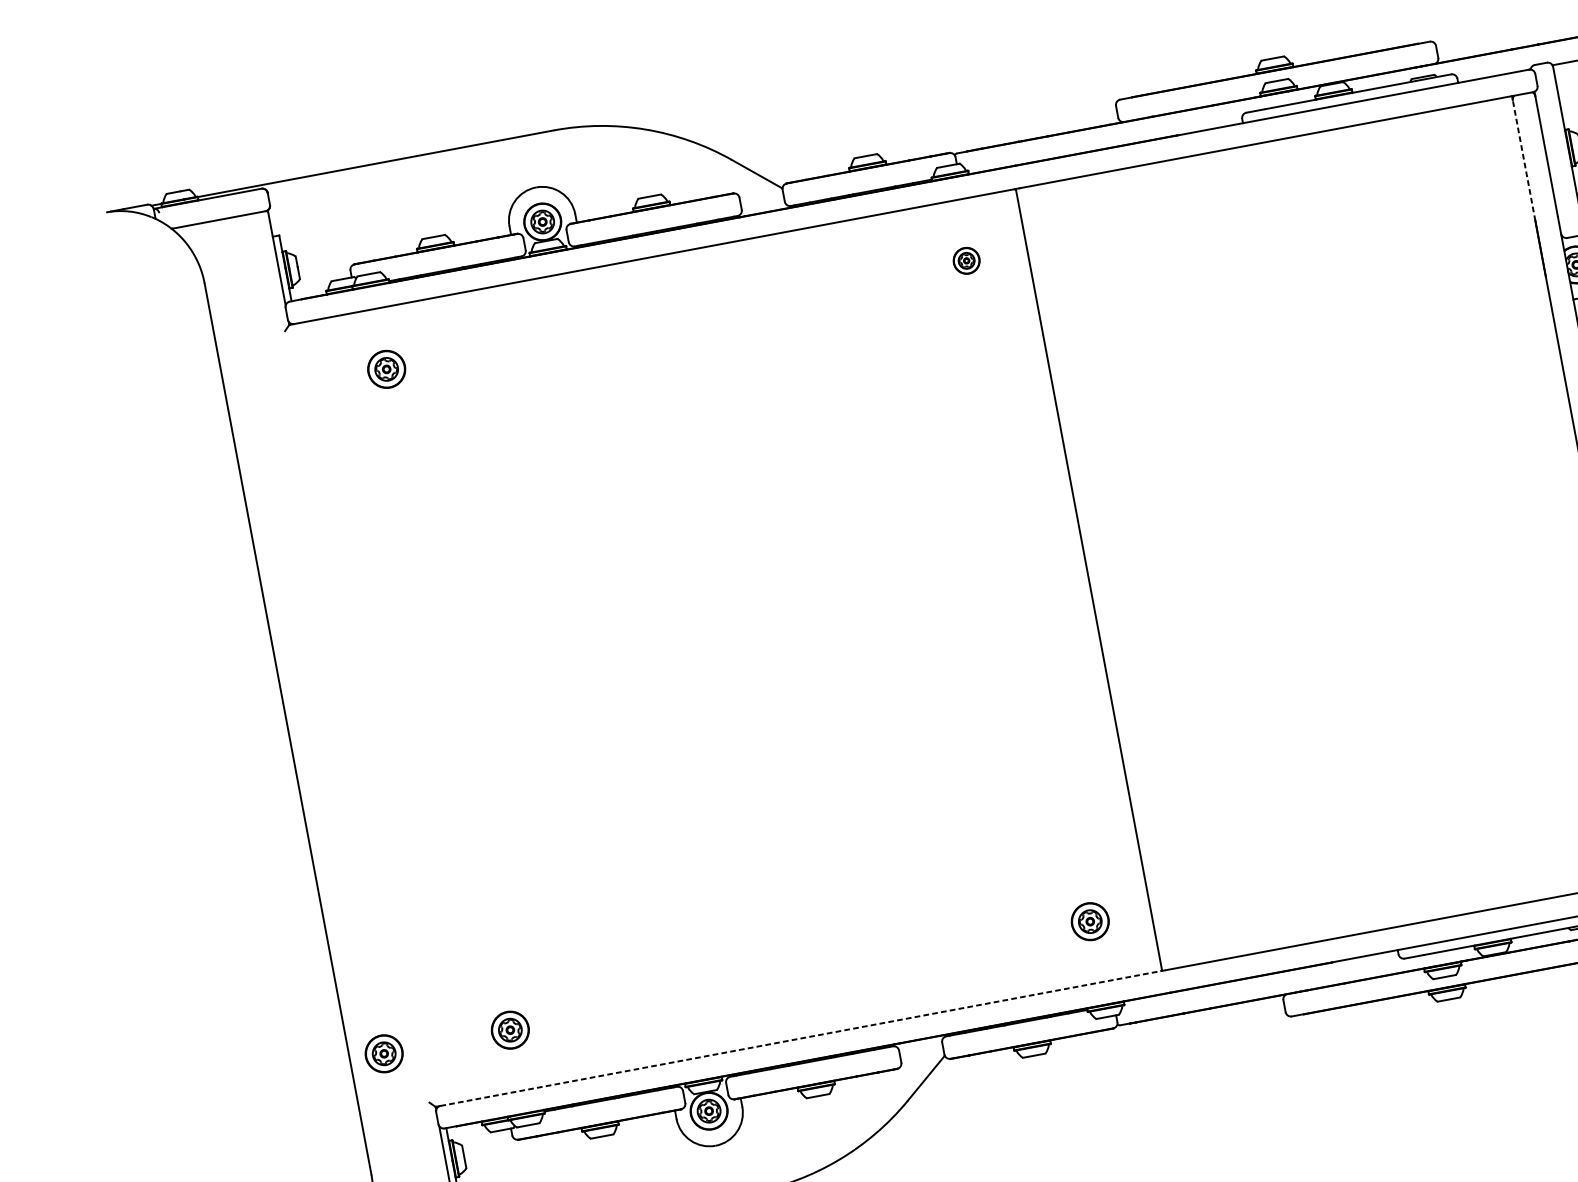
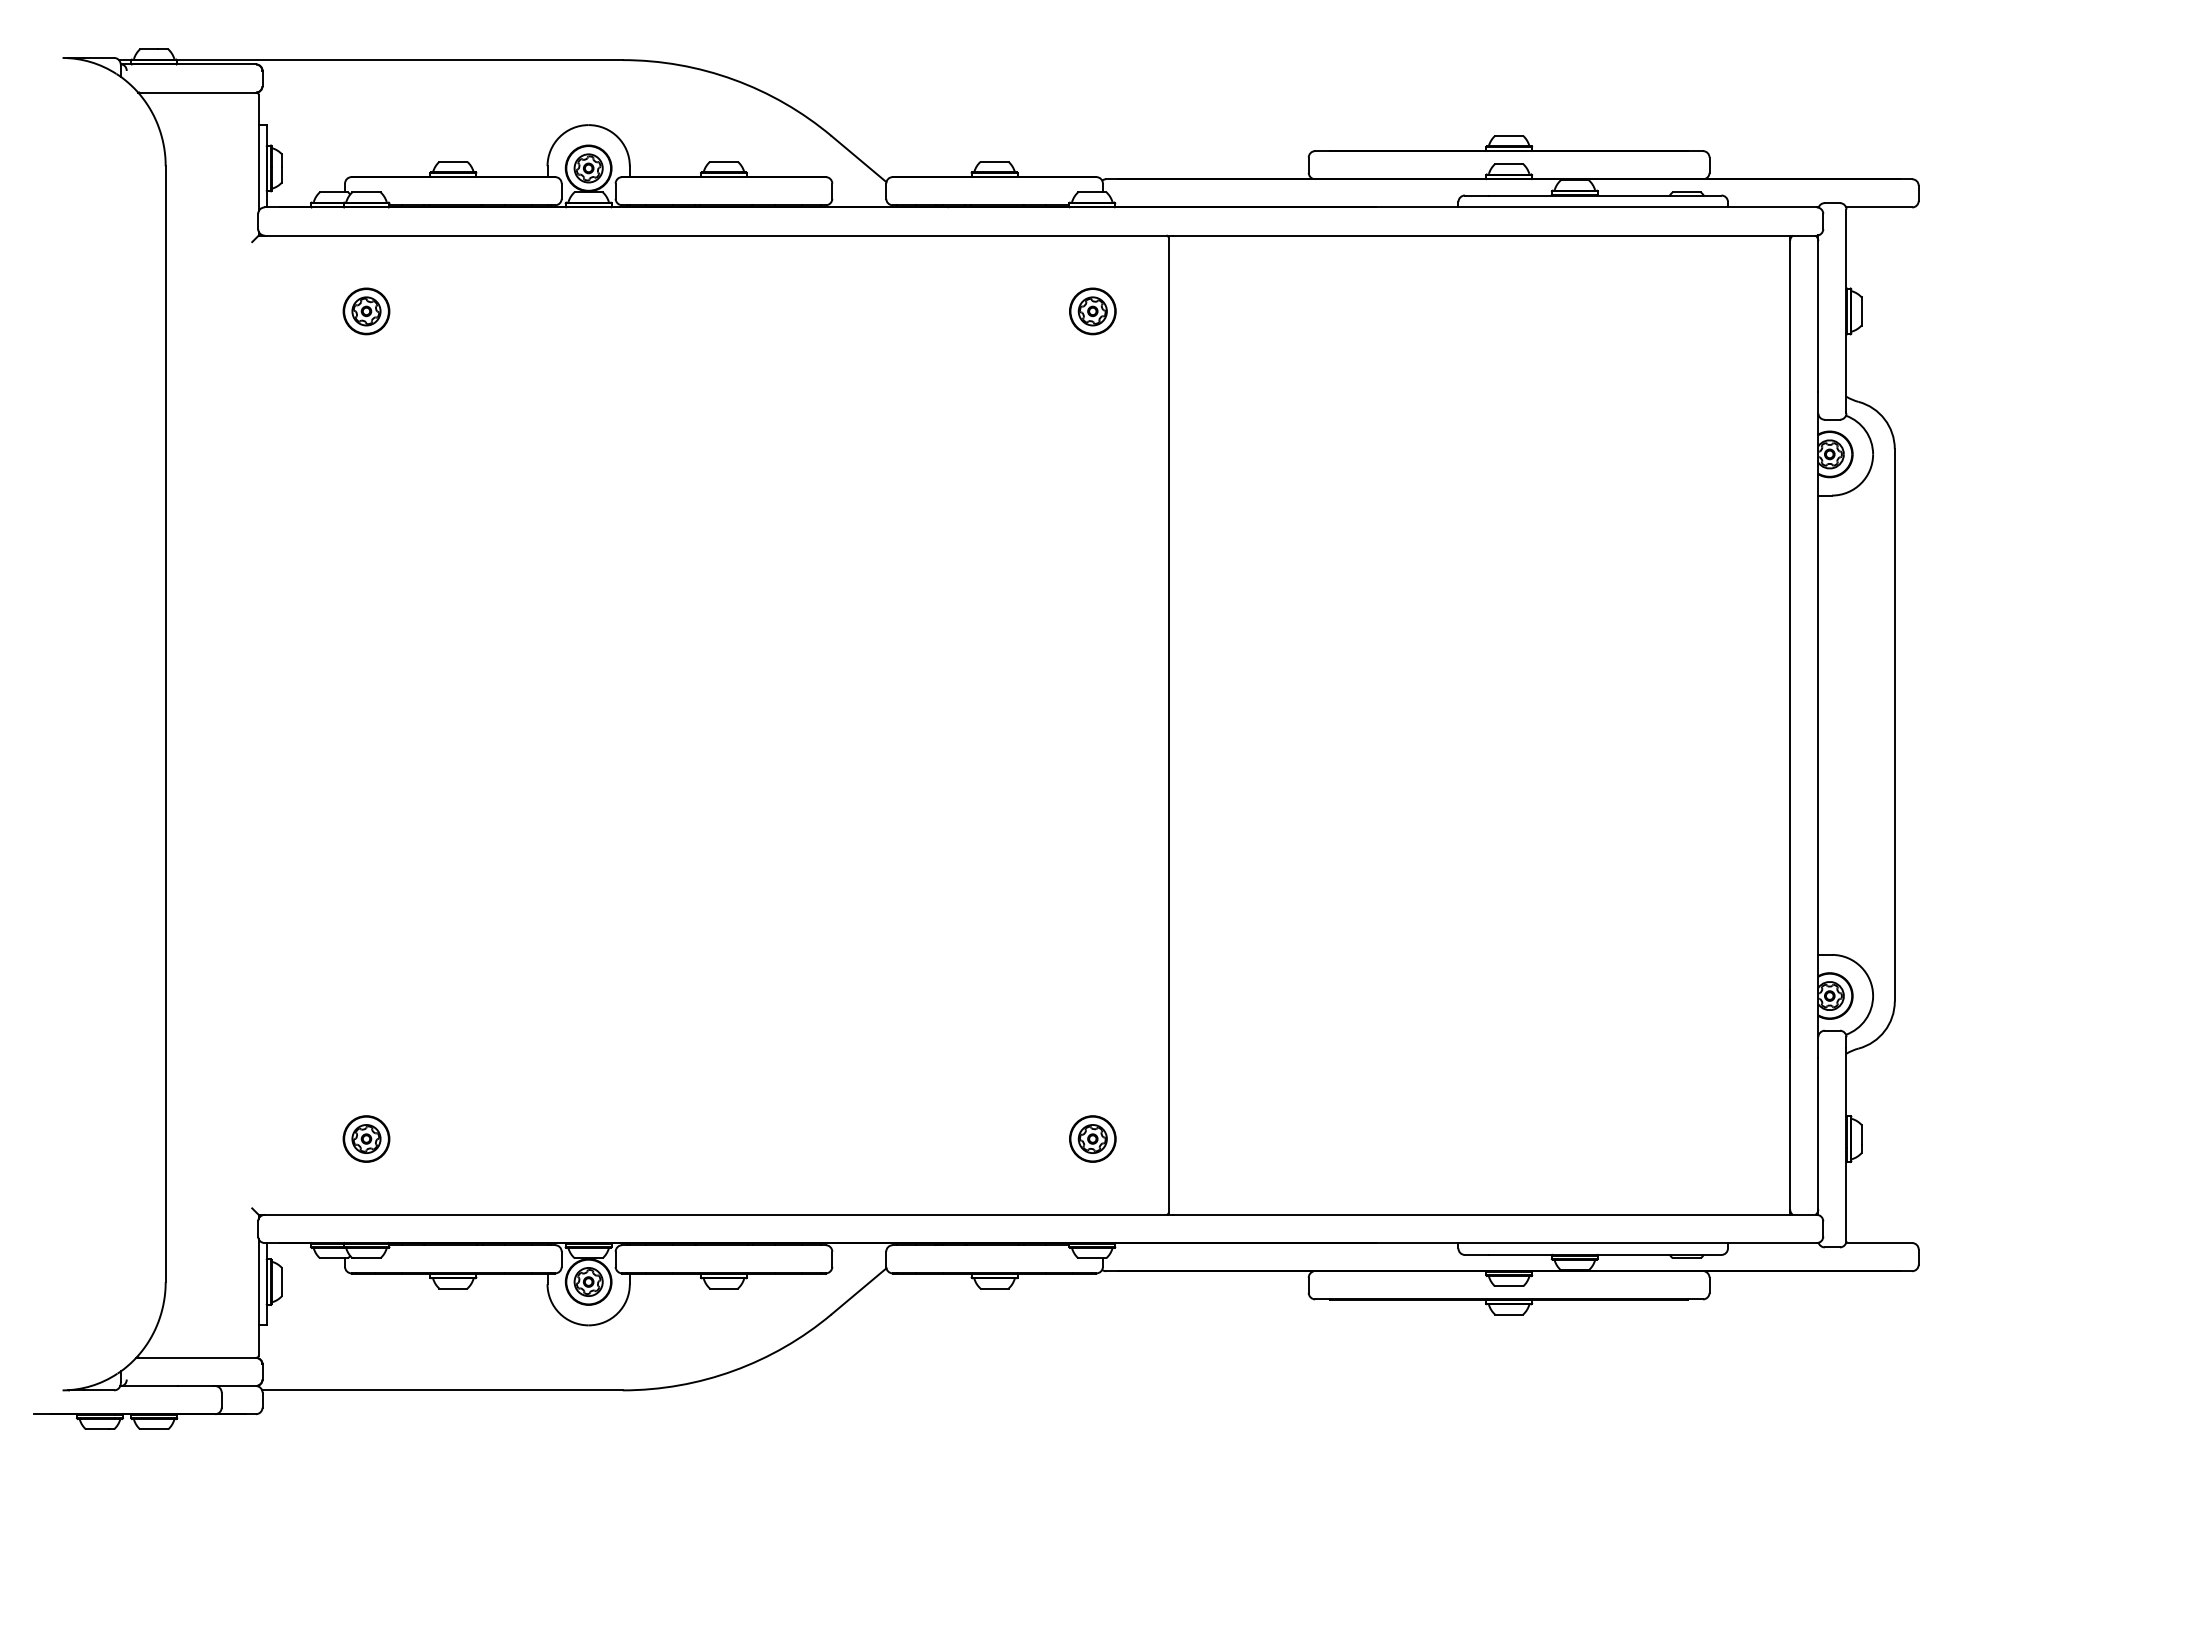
line: (1524, 160) -> (1790, 316), dashed -> solid
part: (966, 260) -> (1092, 311), size x1.43
line: (803, 1037) -> (719, 1214), dashed -> solid
part: (384, 1053) -> (208, 1138), removed

